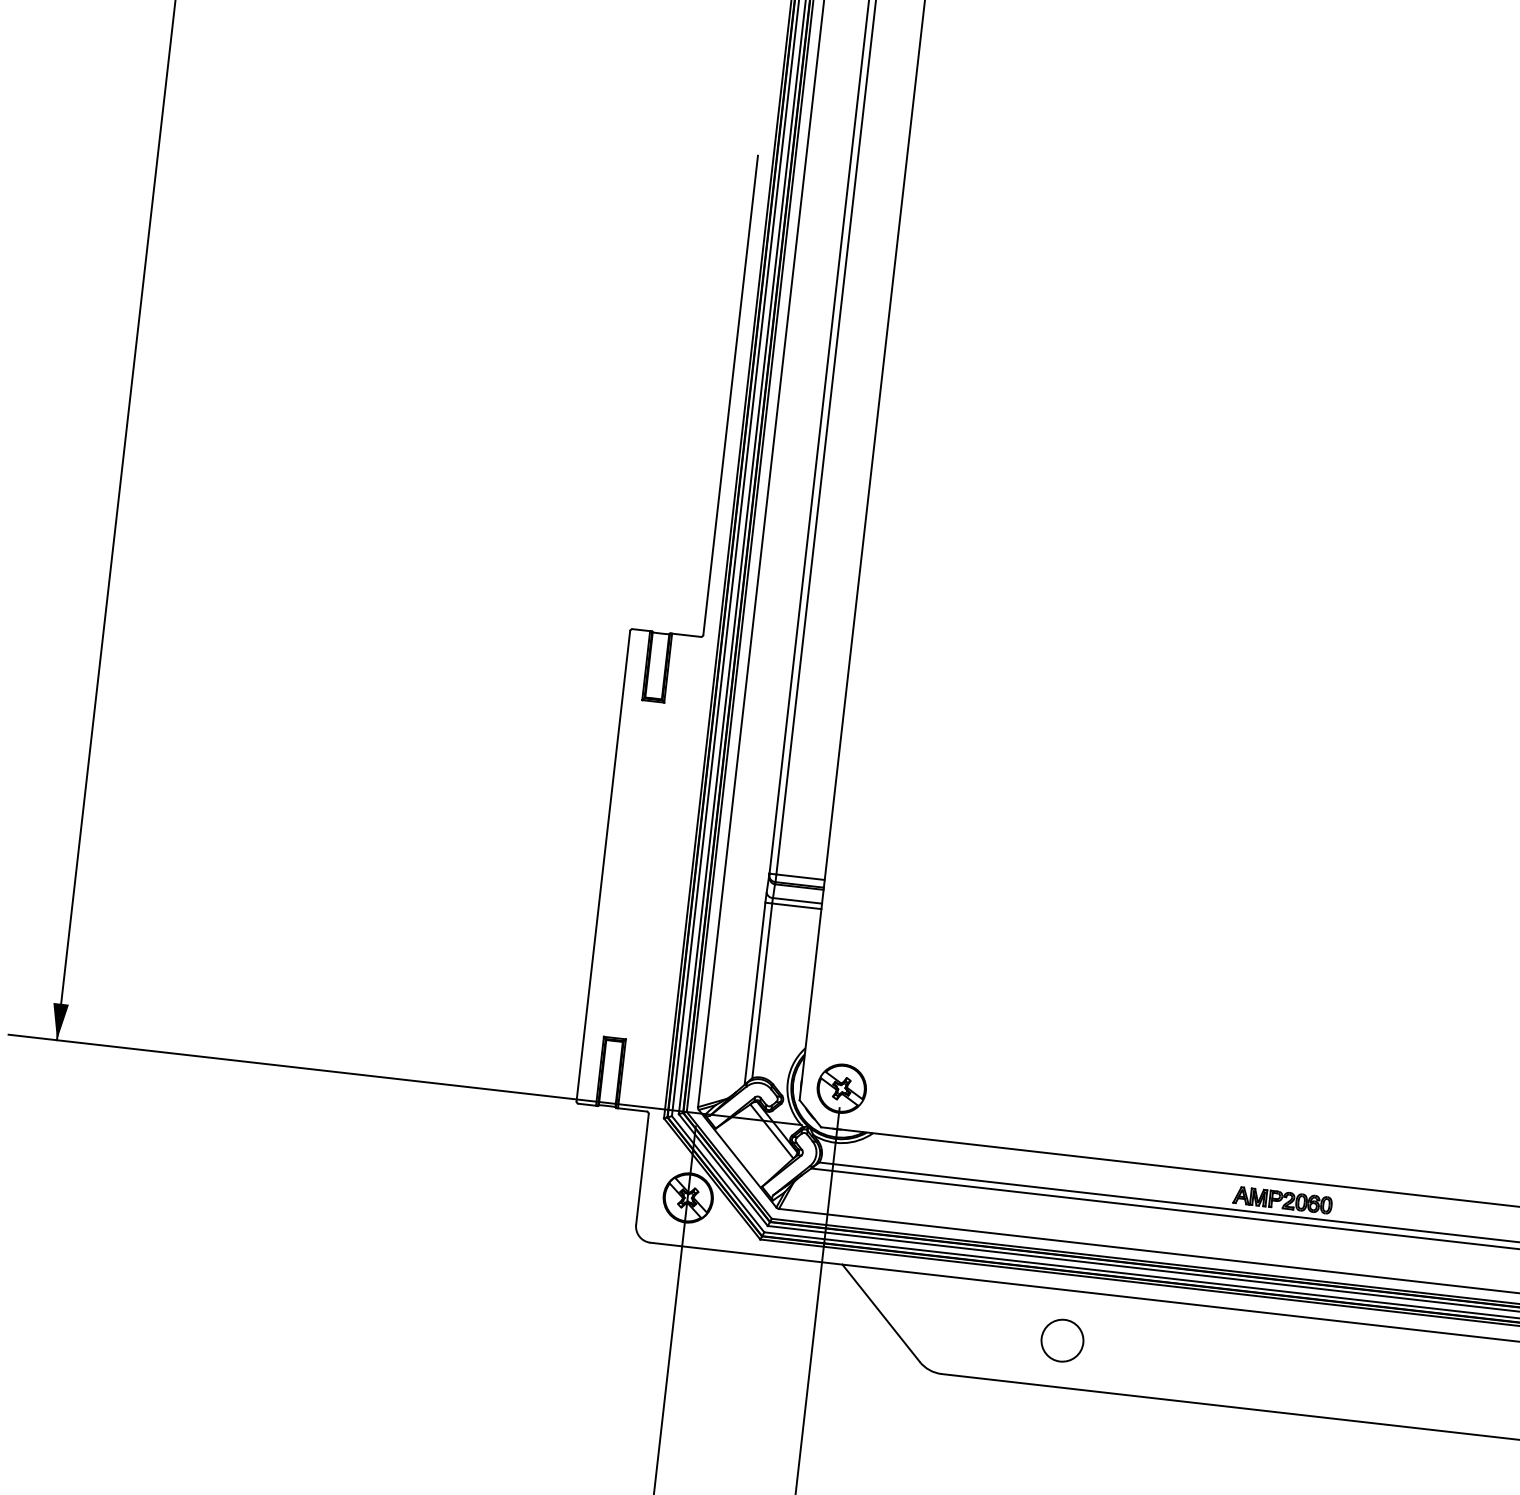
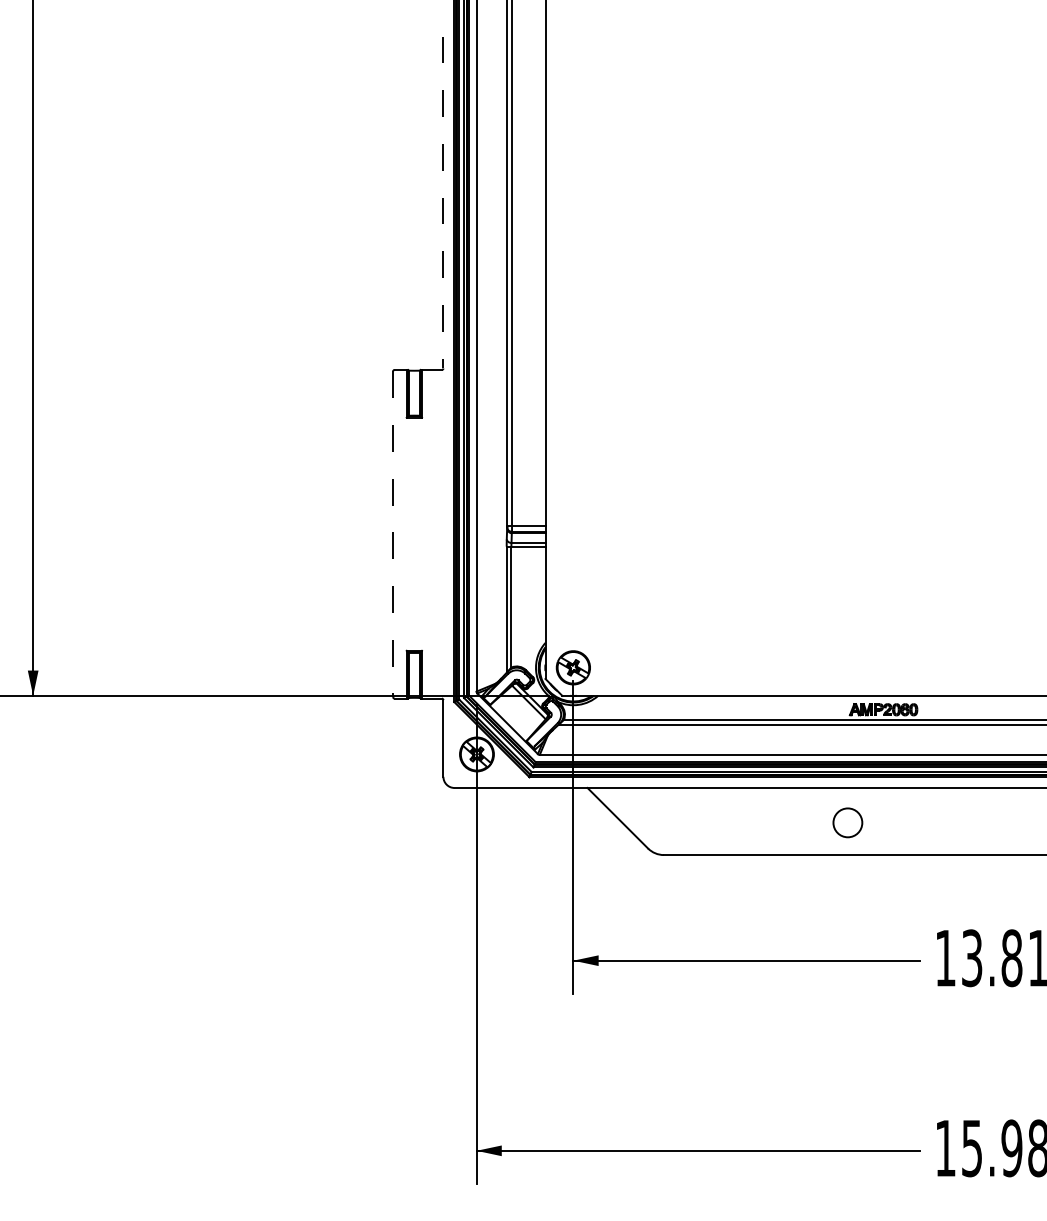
line: (730, 395) -> (443, 202), solid -> dashed
line: (603, 866) -> (393, 534), solid -> dashed
circle: (1061, 1340) -> (847, 822), moved

